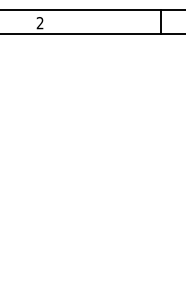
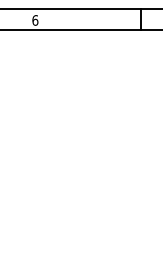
text: (40, 23) -> (35, 20), 2 -> 6

